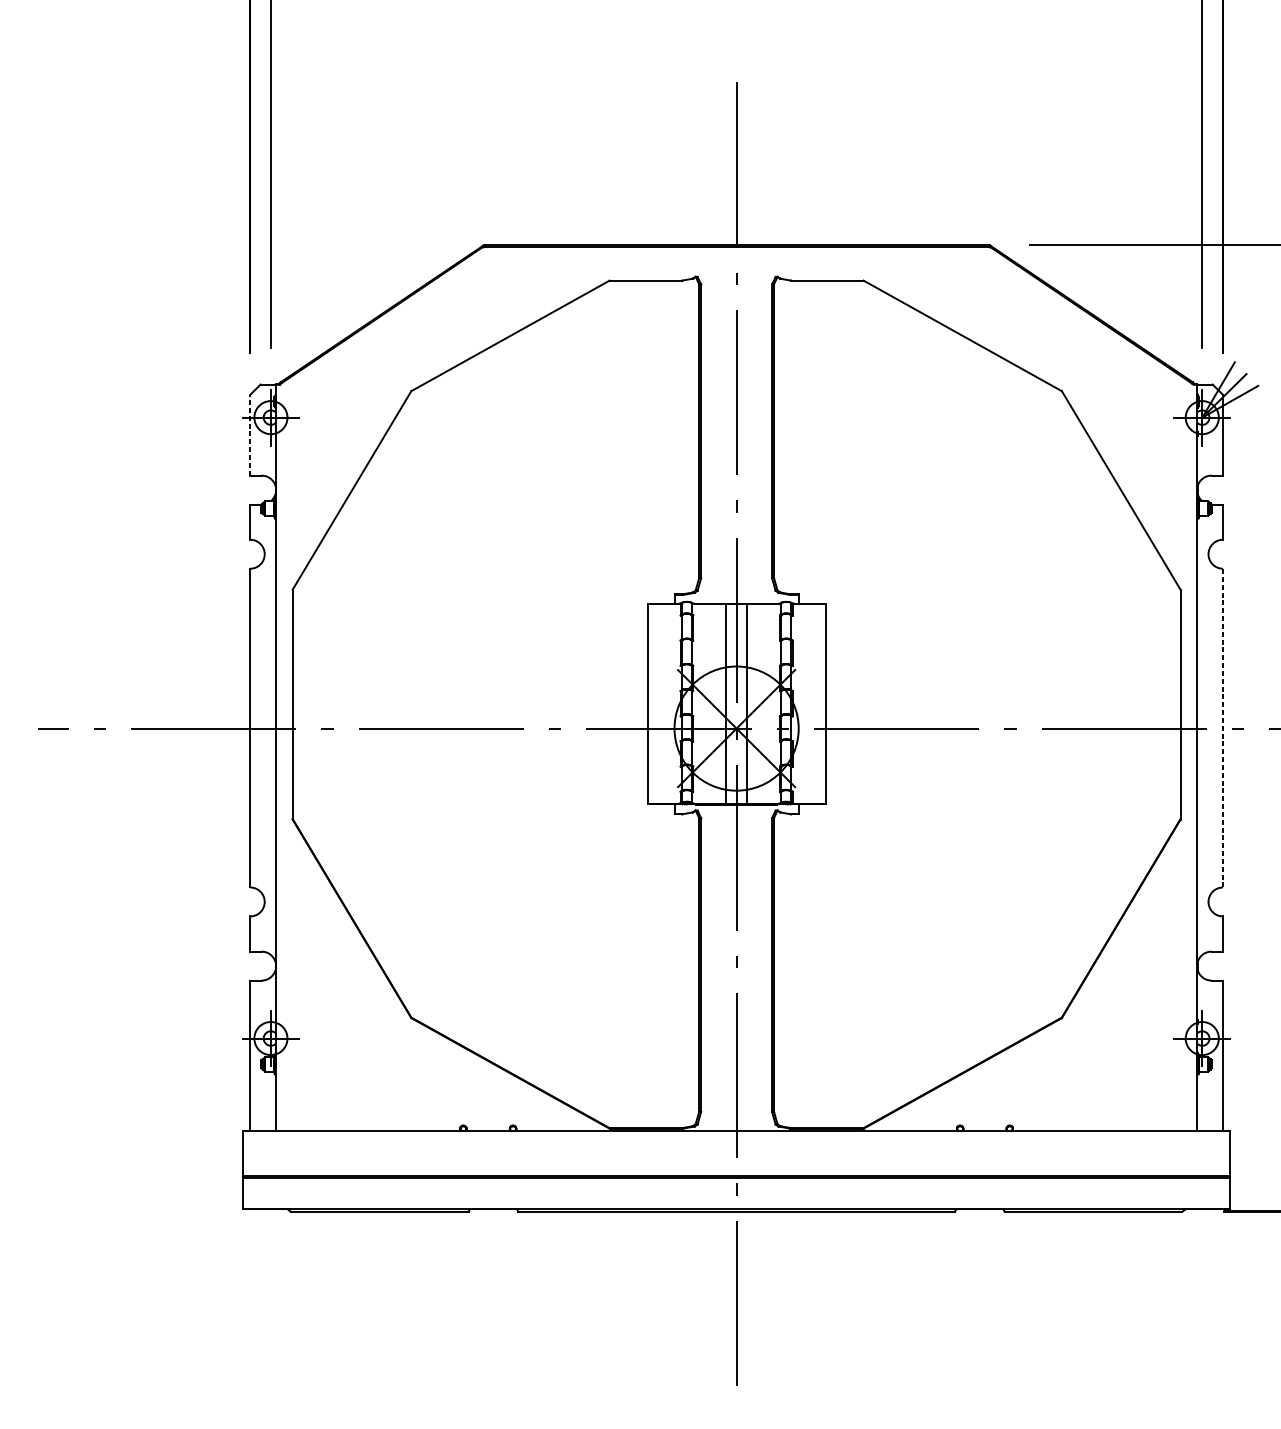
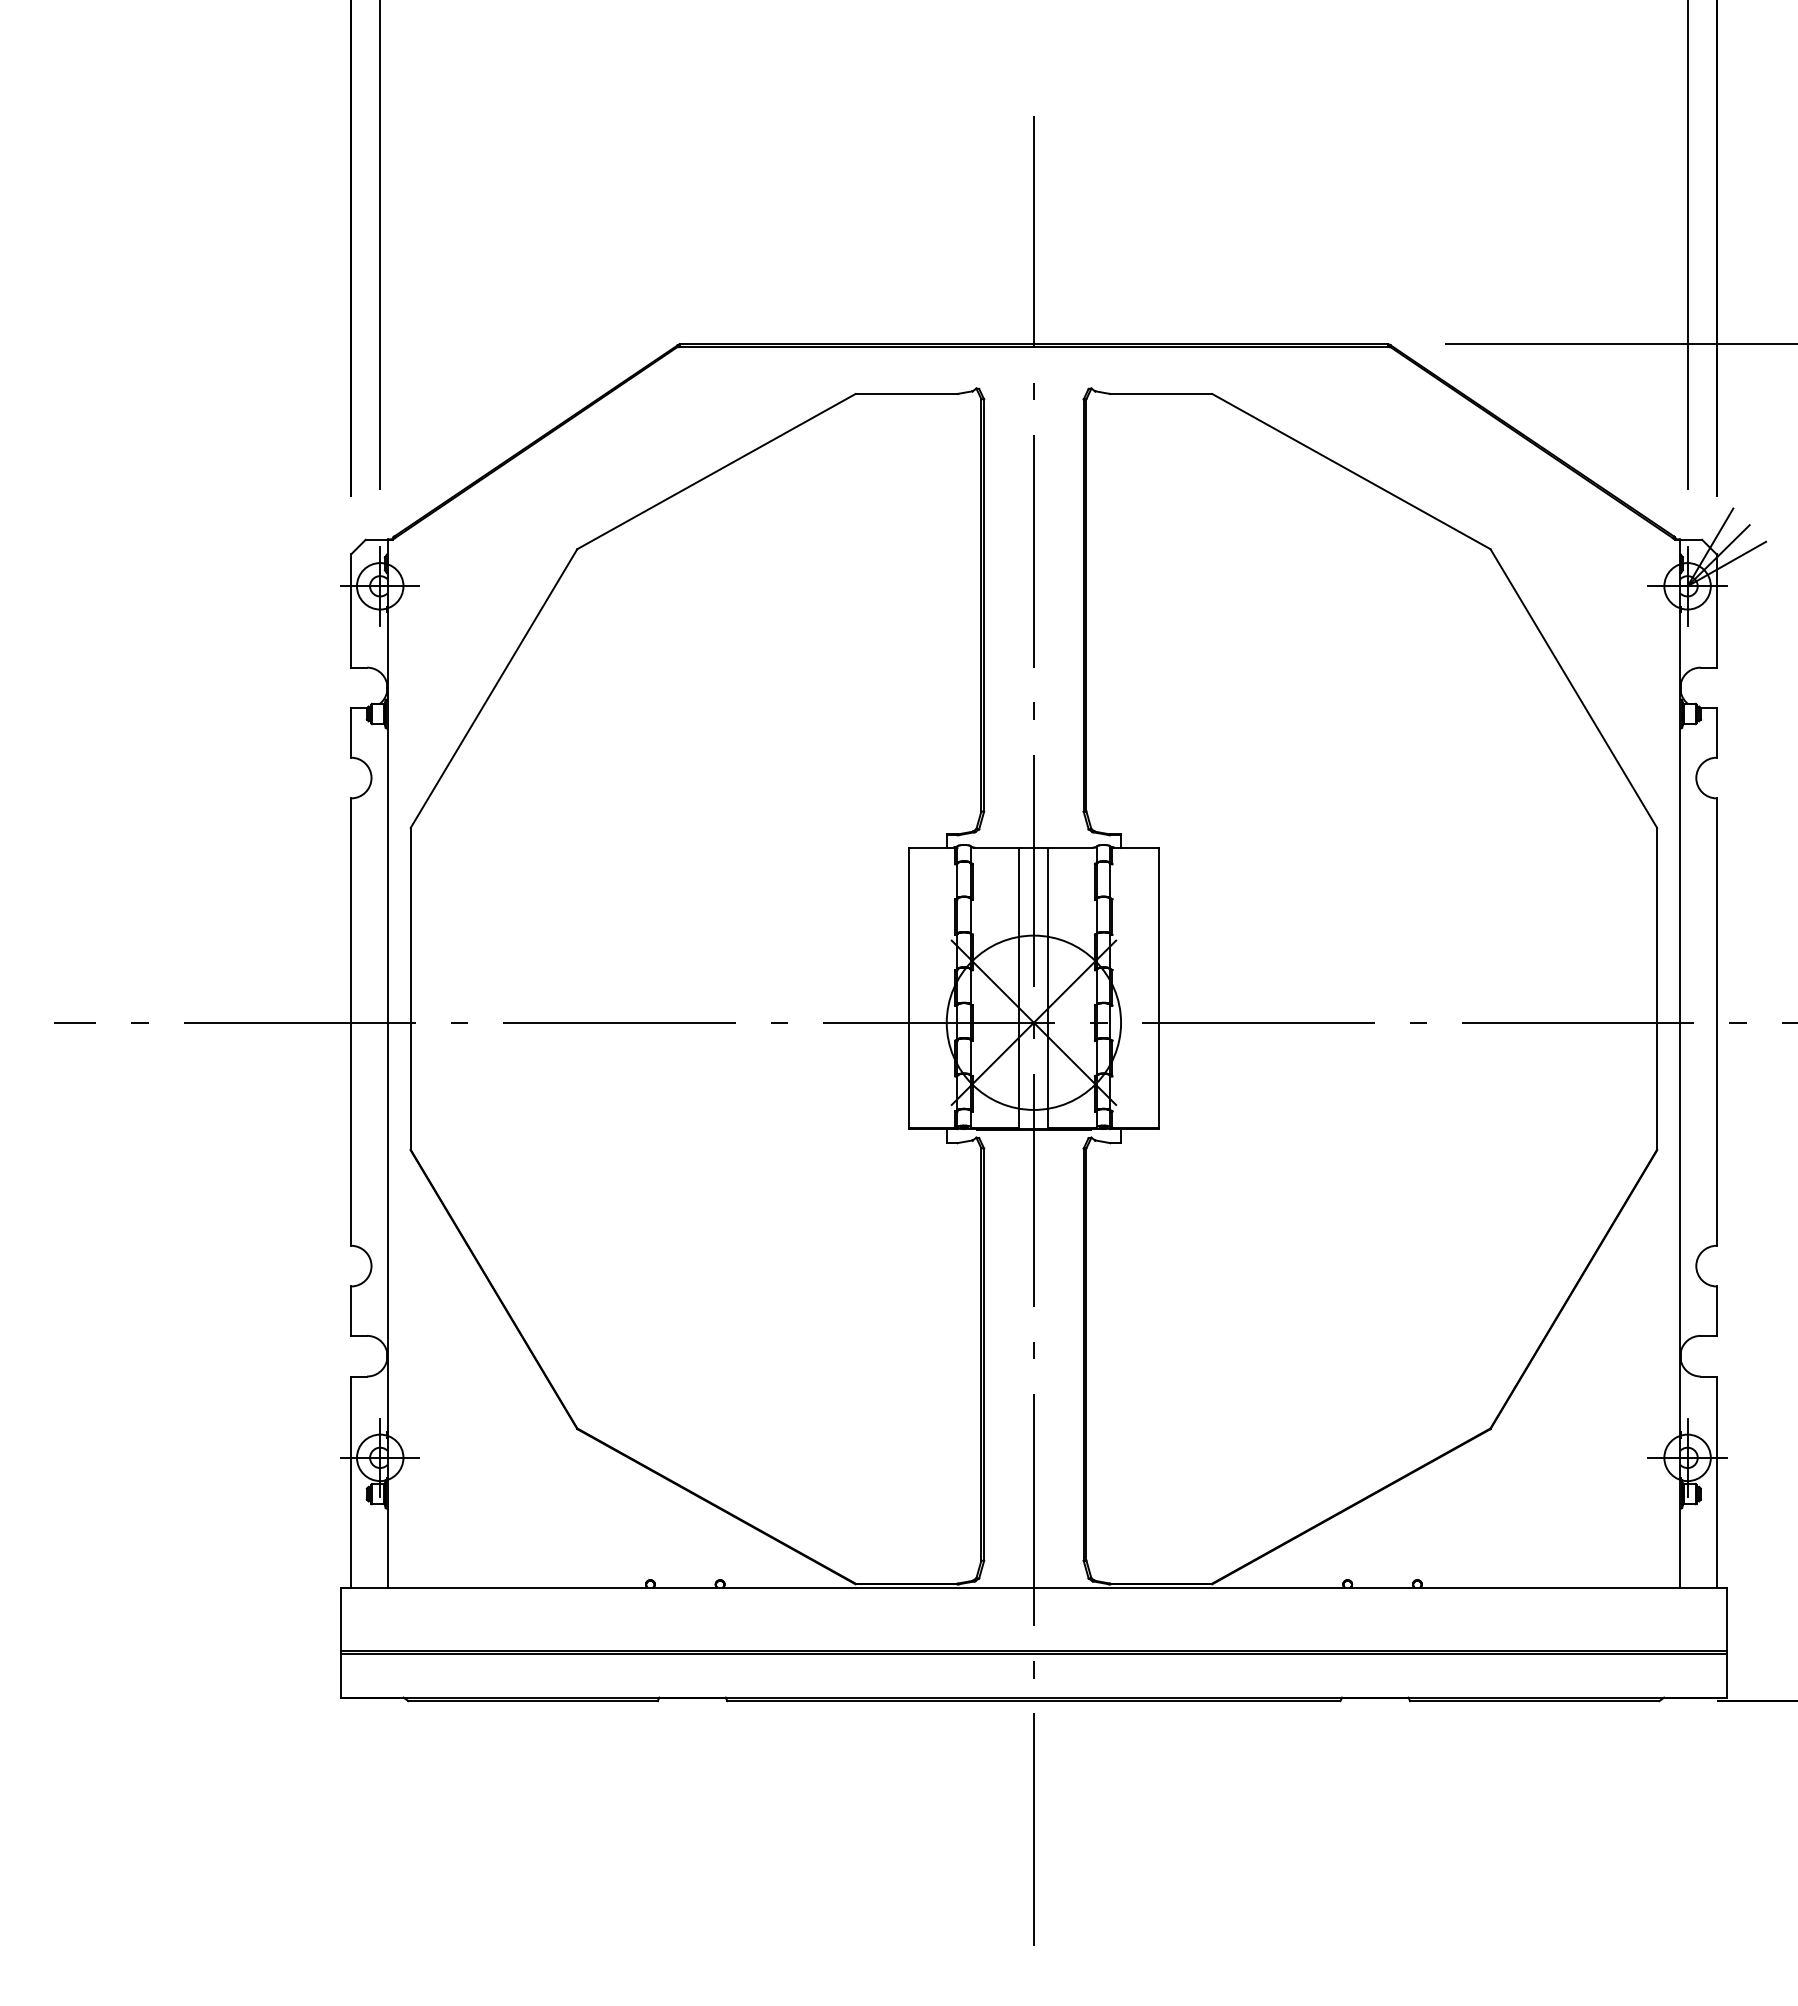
line: (250, 435) -> (351, 611), dashed -> solid
line: (1222, 728) -> (1716, 1022), dashed -> solid

